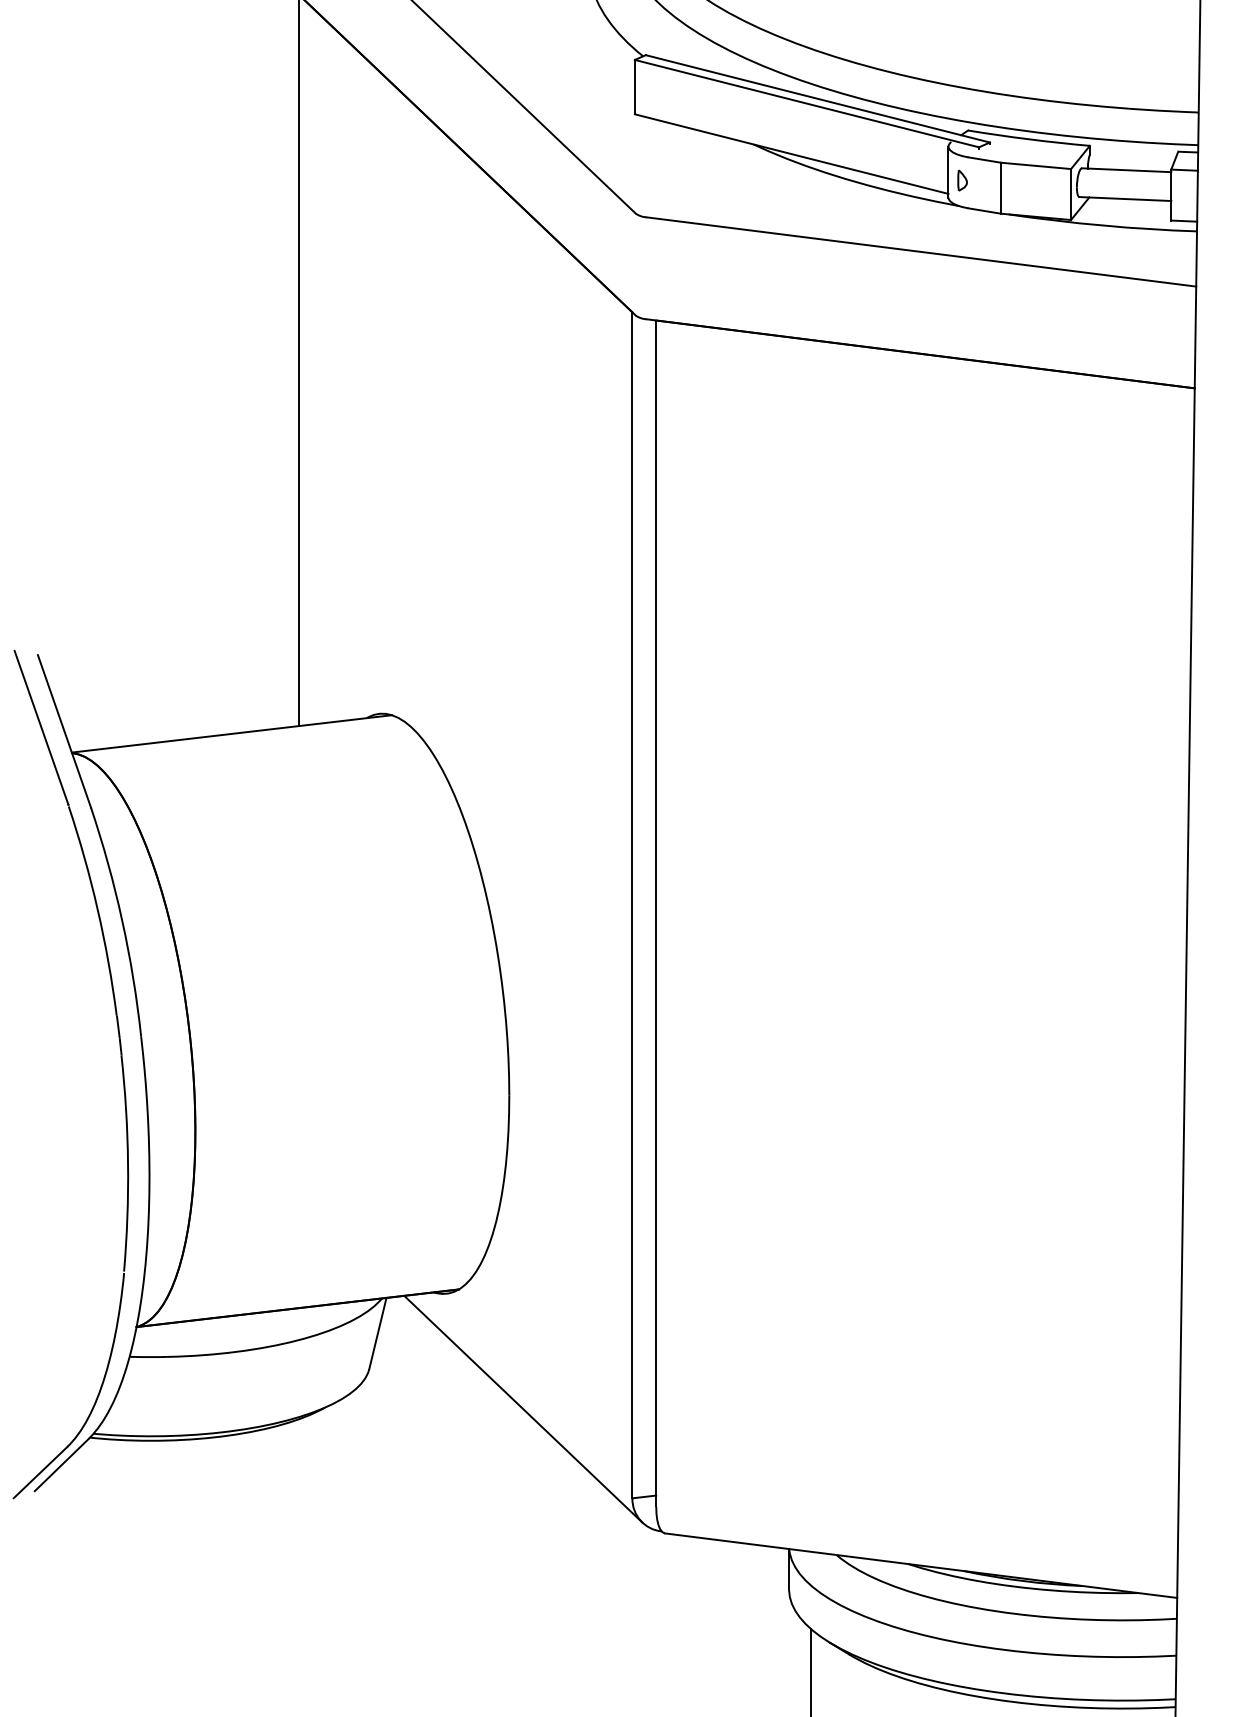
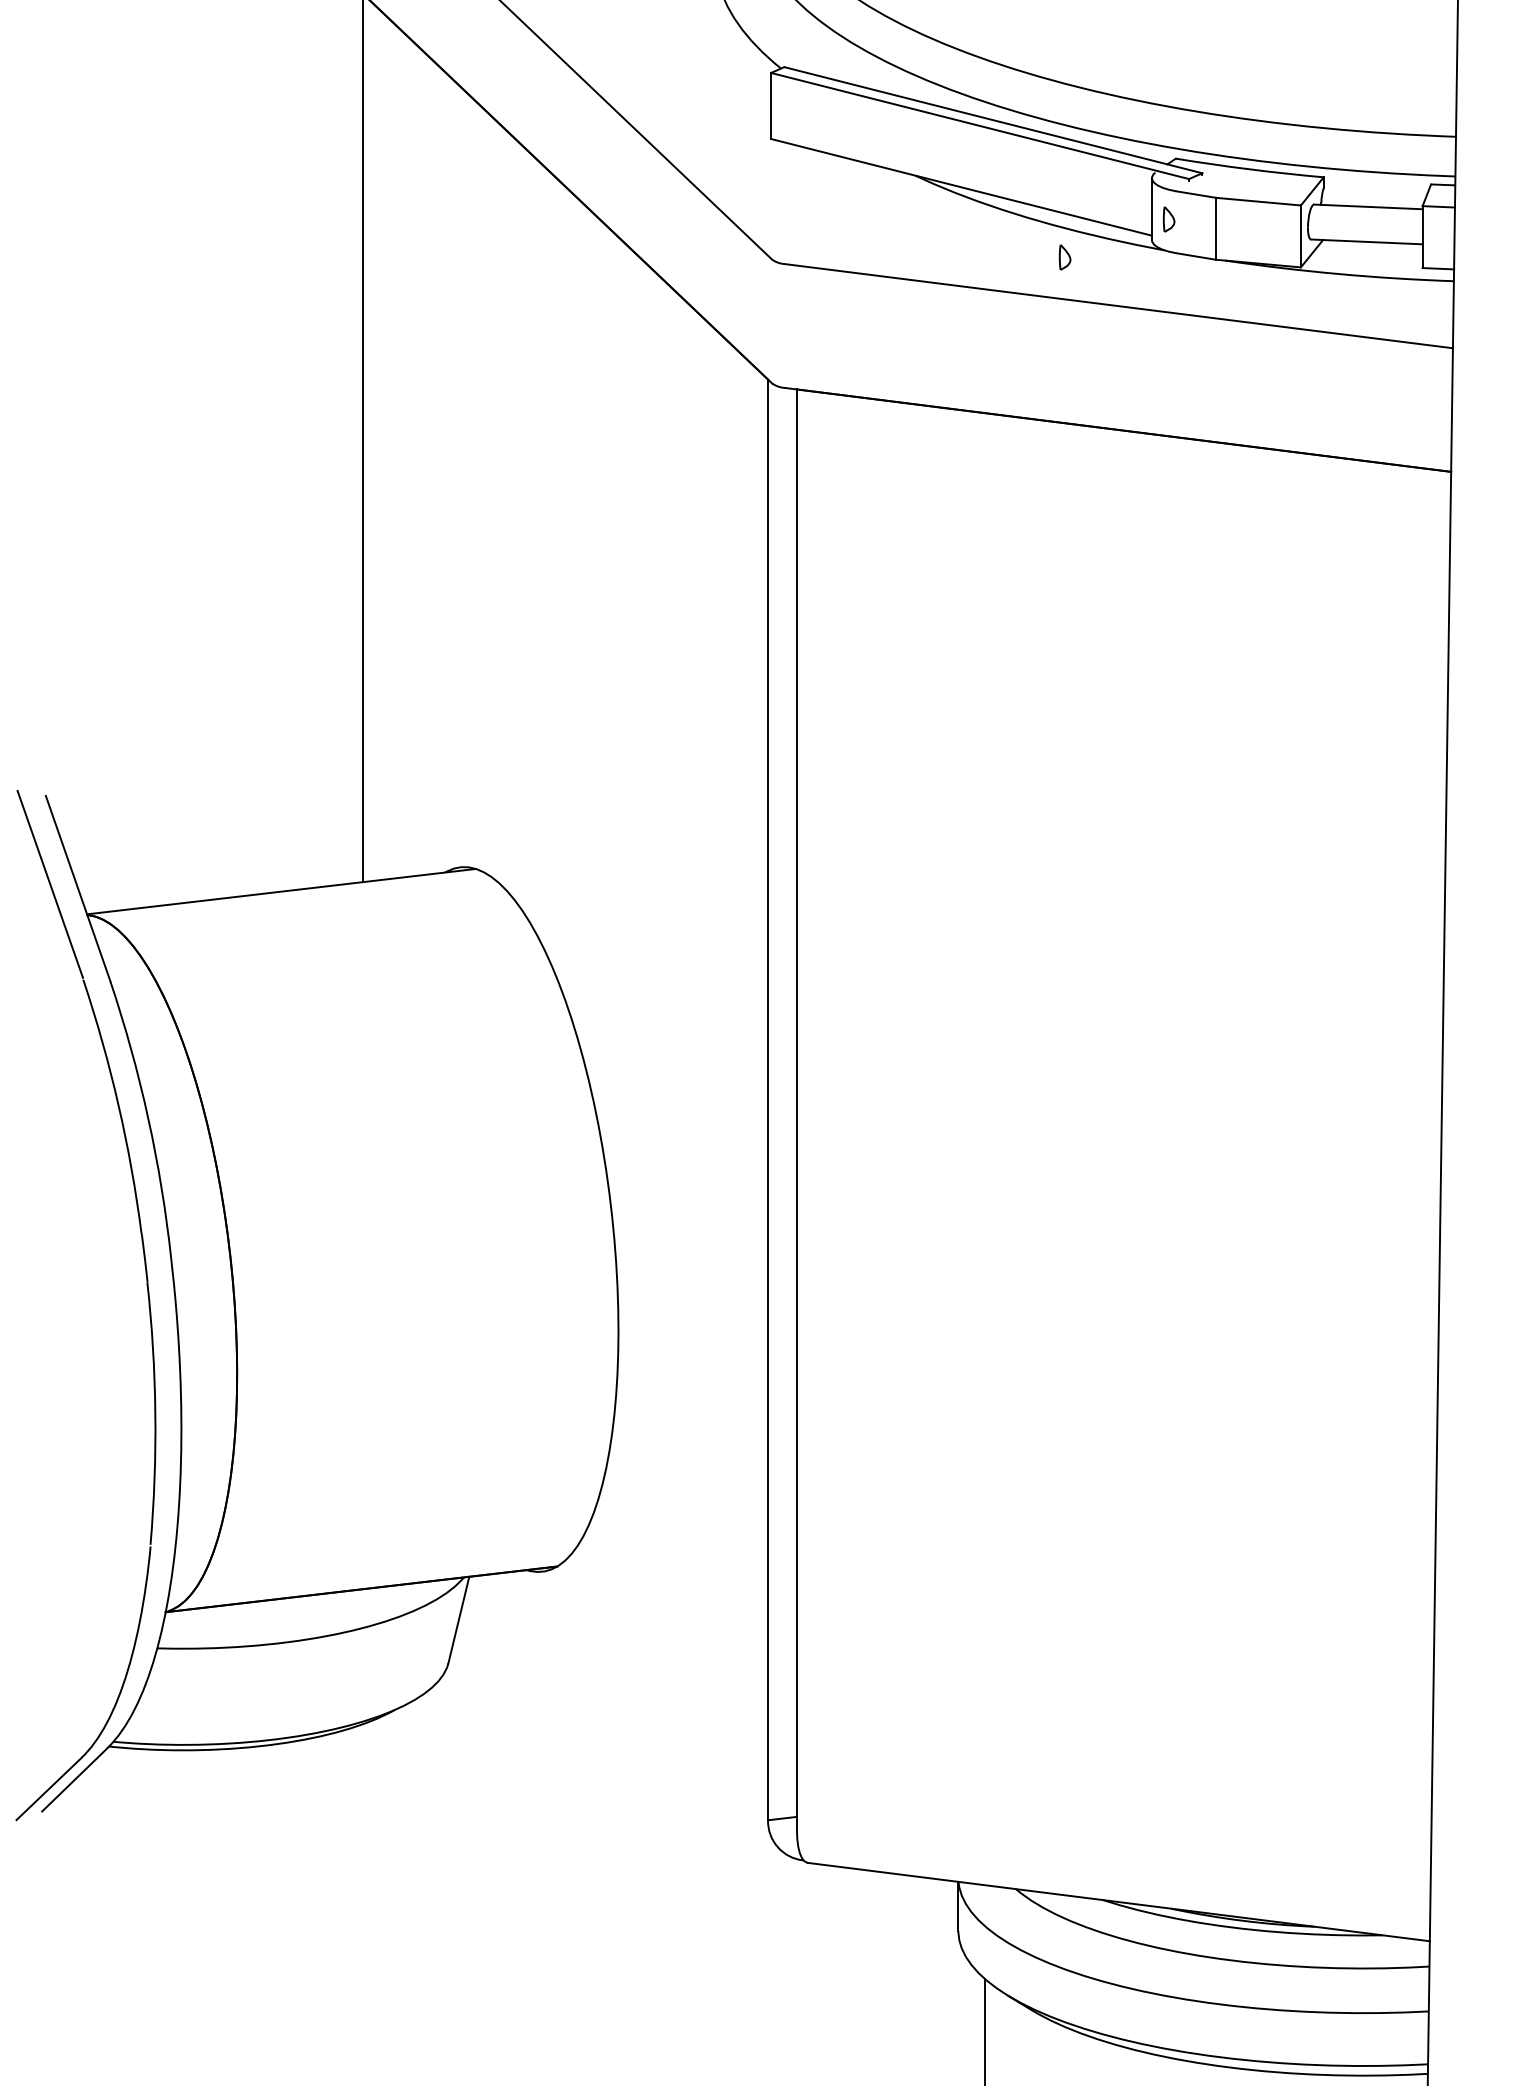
part: (876, 211) -> (1064, 257), added
line: (523, 1408) -> (635, 1711), removed

